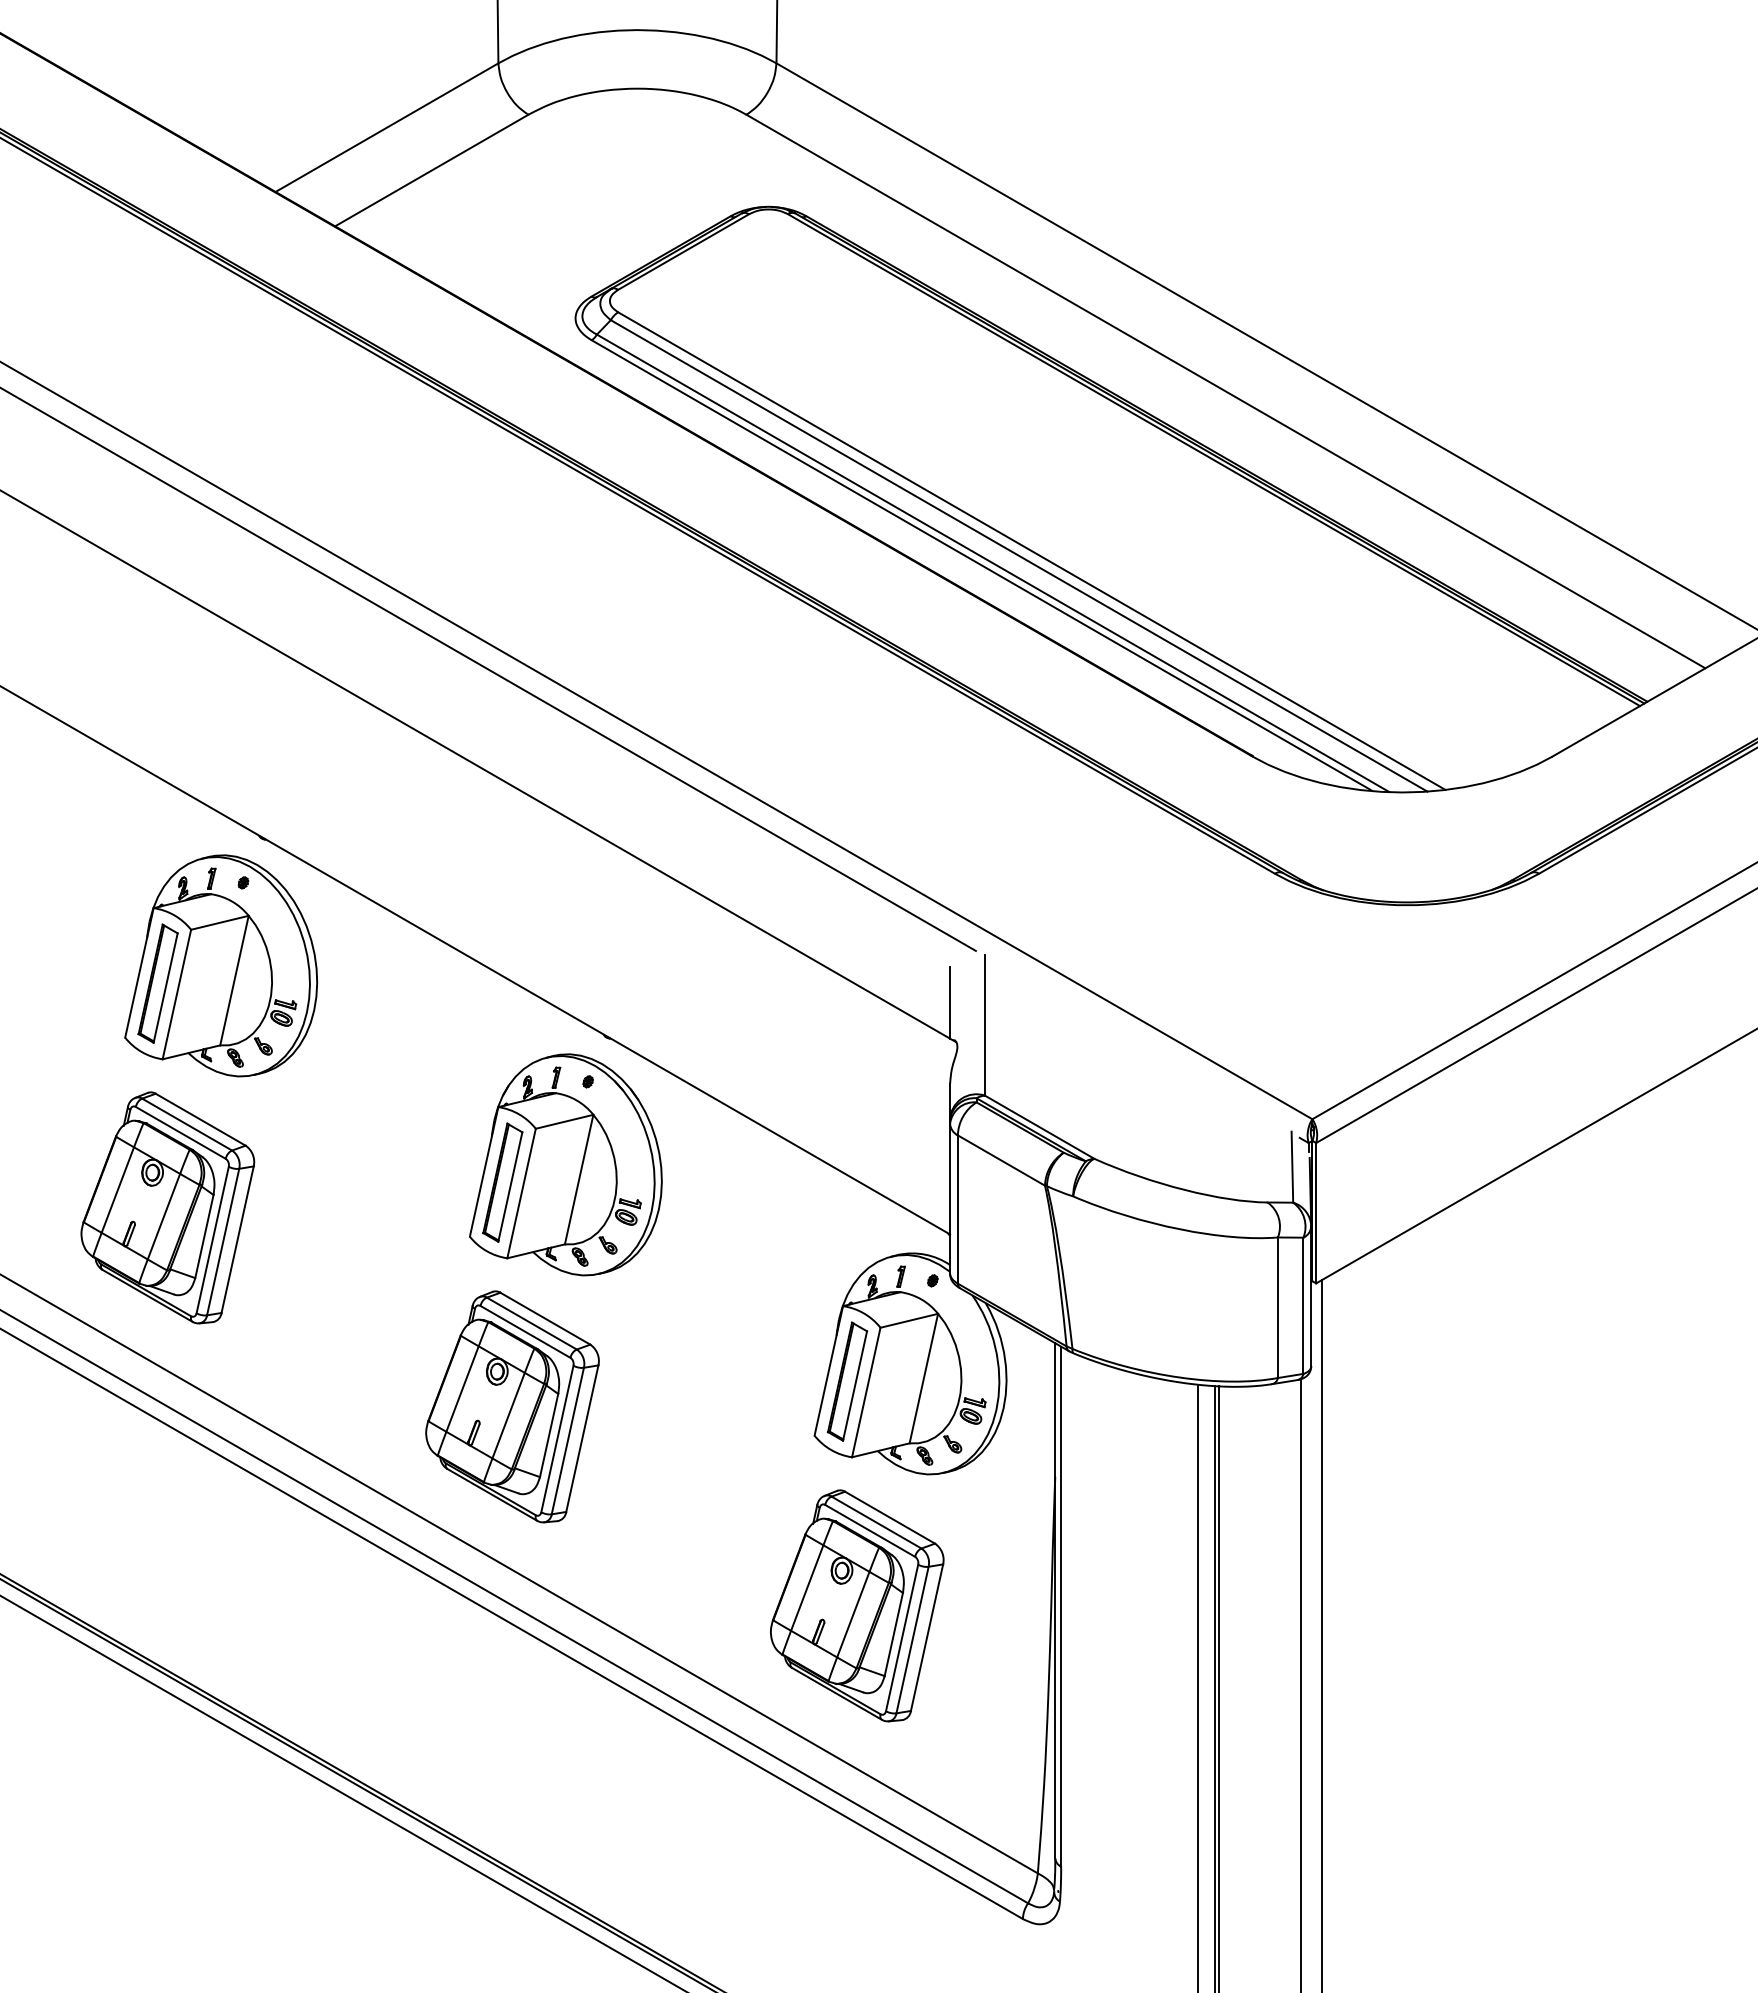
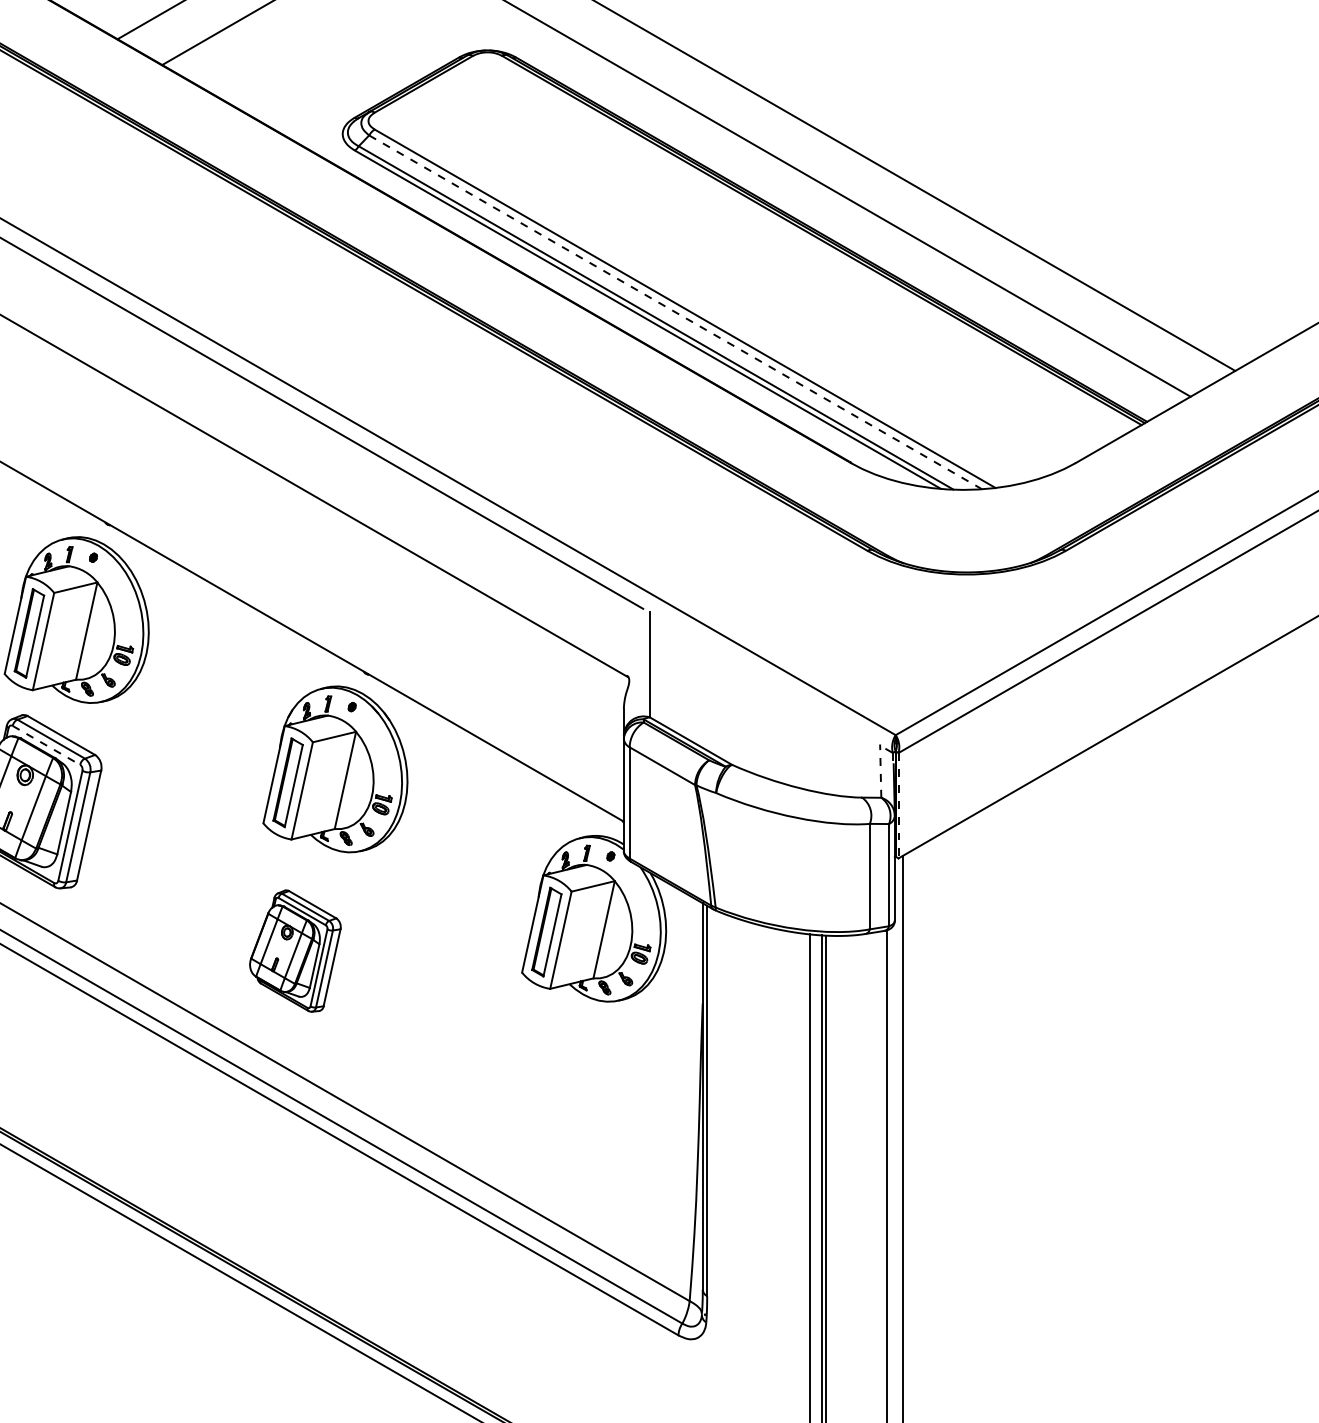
line: (1019, 556) -> (675, 312), solid -> dashed
line: (950, 1002) -> (624, 647), removed
line: (180, 1132) -> (46, 745), solid -> dashed
line: (1292, 1167) -> (880, 771), solid -> dashed
line: (1316, 1213) -> (898, 805), solid -> dashed
part: (512, 1406) -> (295, 950), size x0.7
part: (857, 1605) -> (554, 1100), removed

